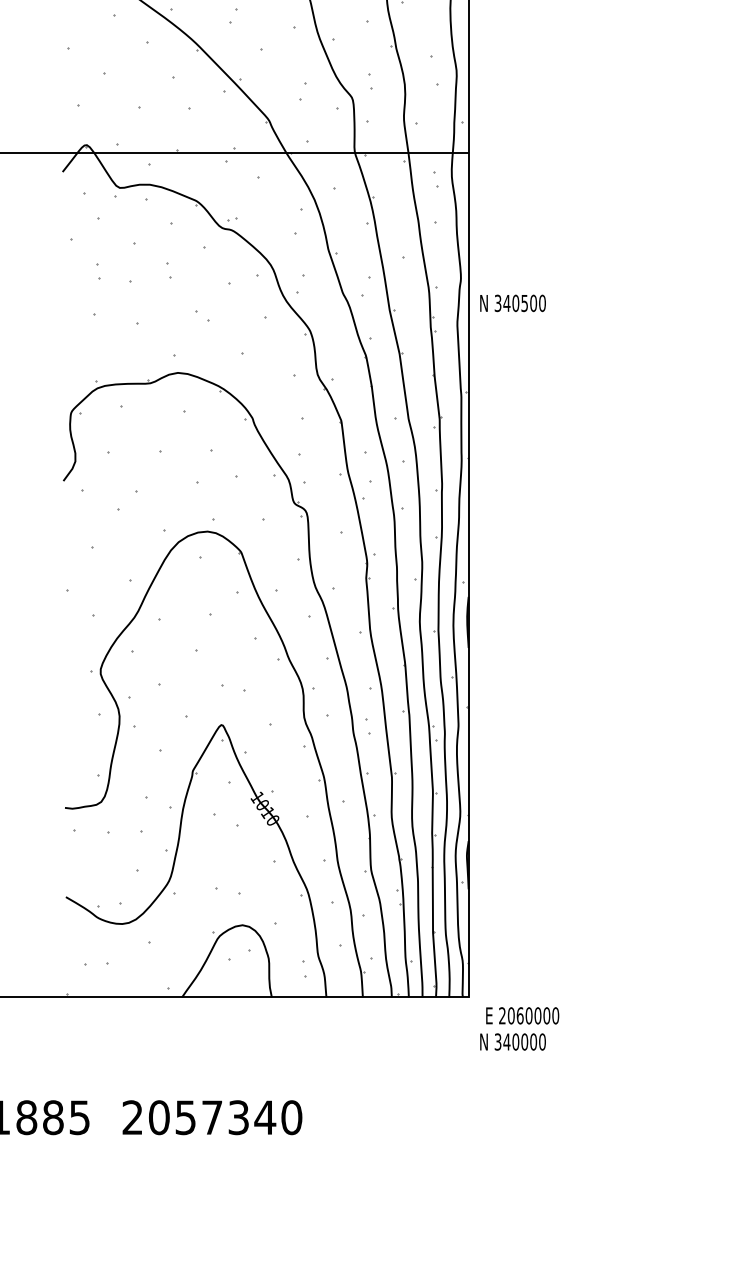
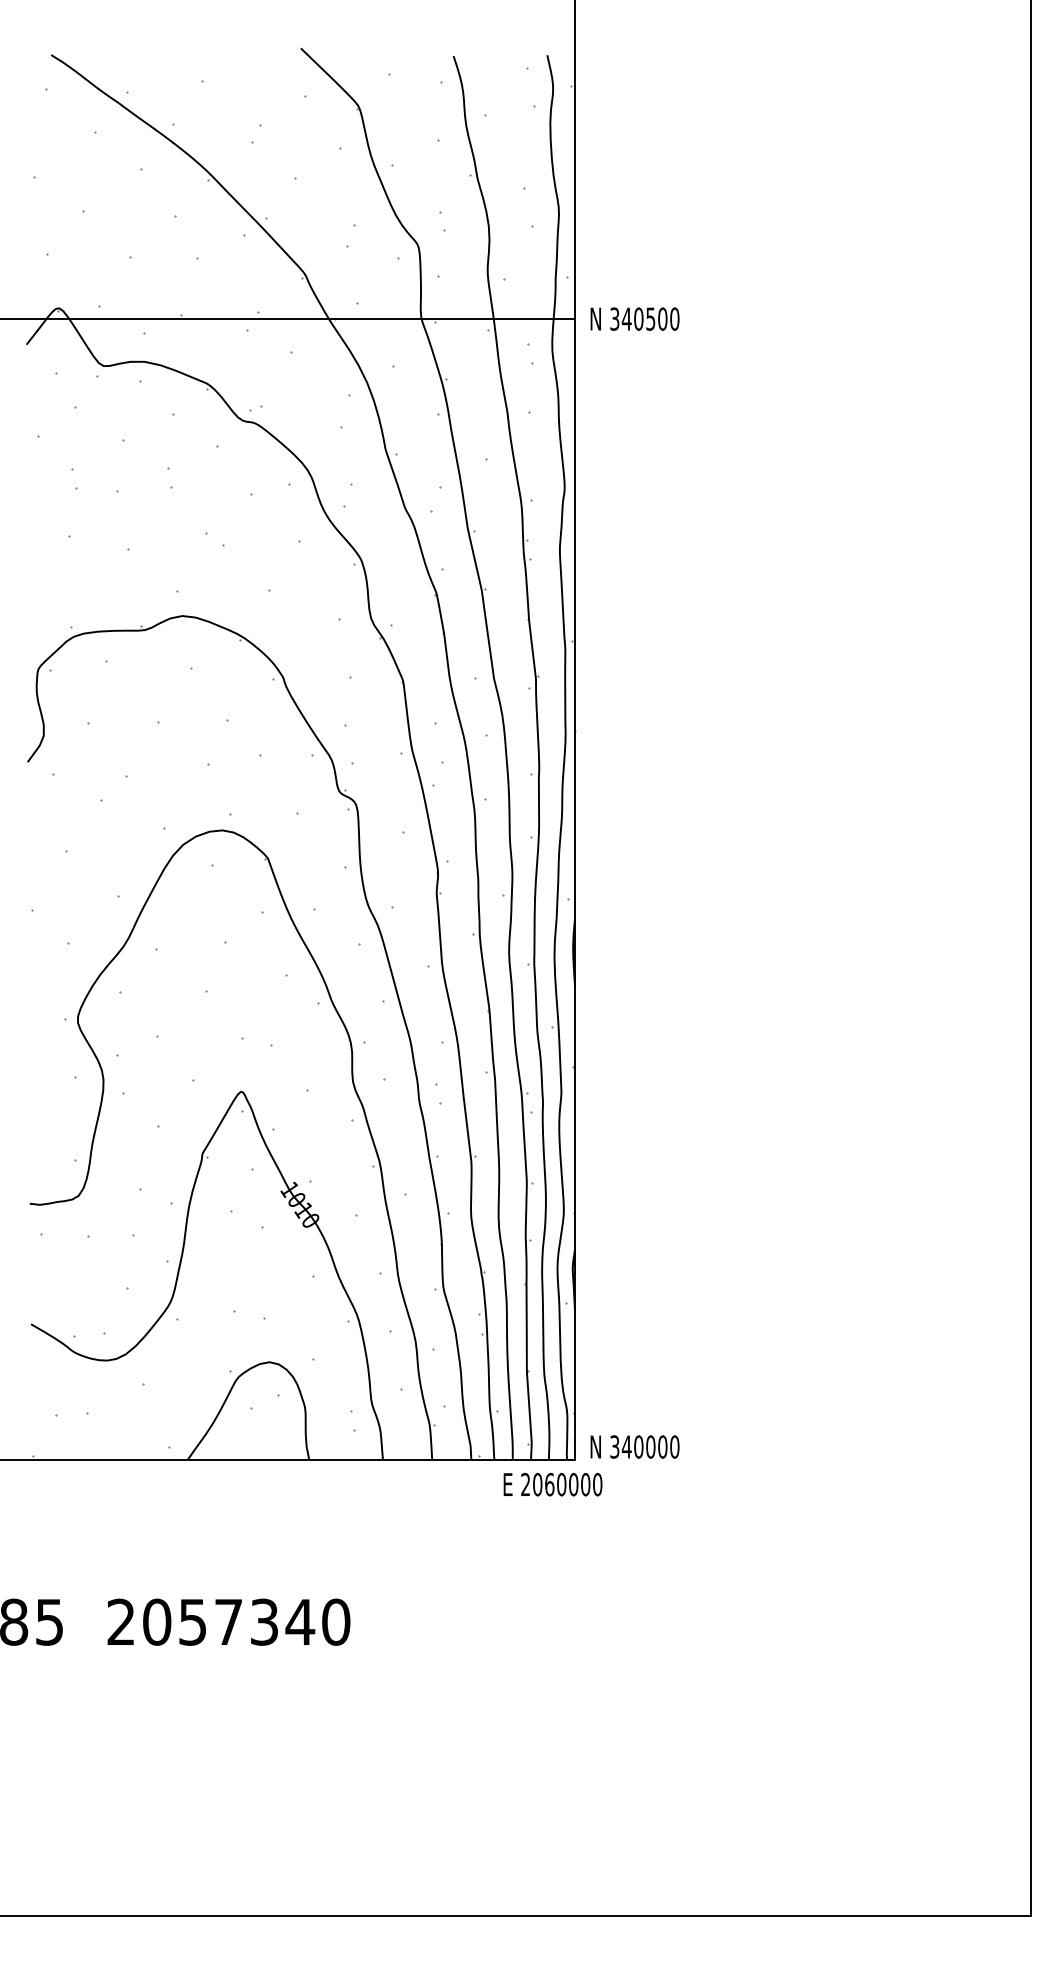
text: (512, 302) -> (634, 318), moved
text: (522, 1015) -> (552, 1484), moved
text: (512, 1041) -> (634, 1446), moved

